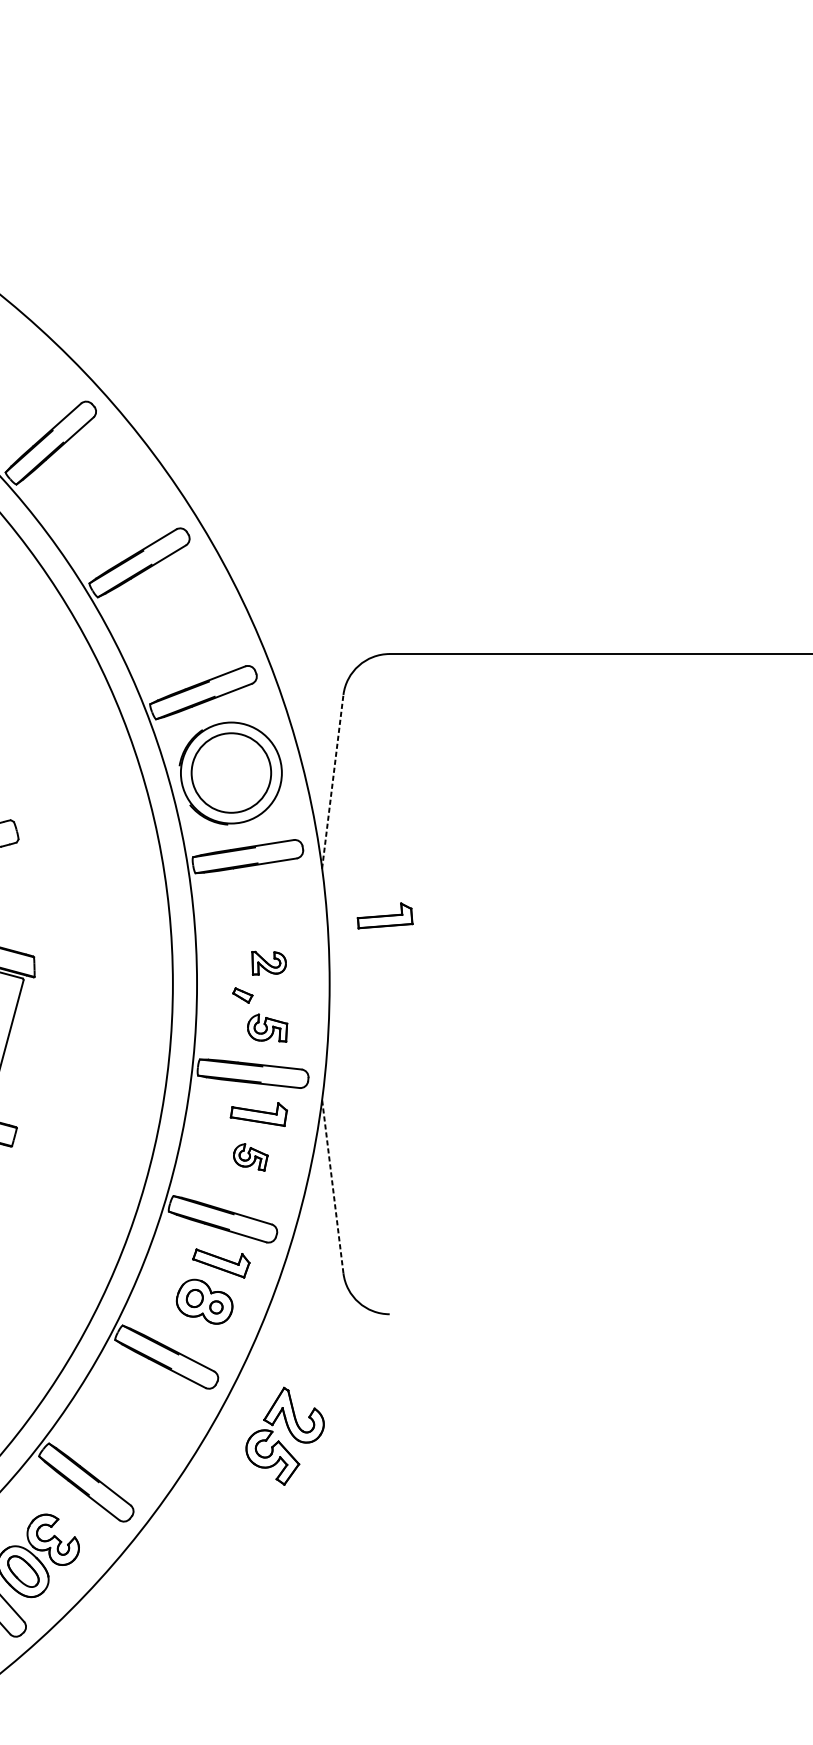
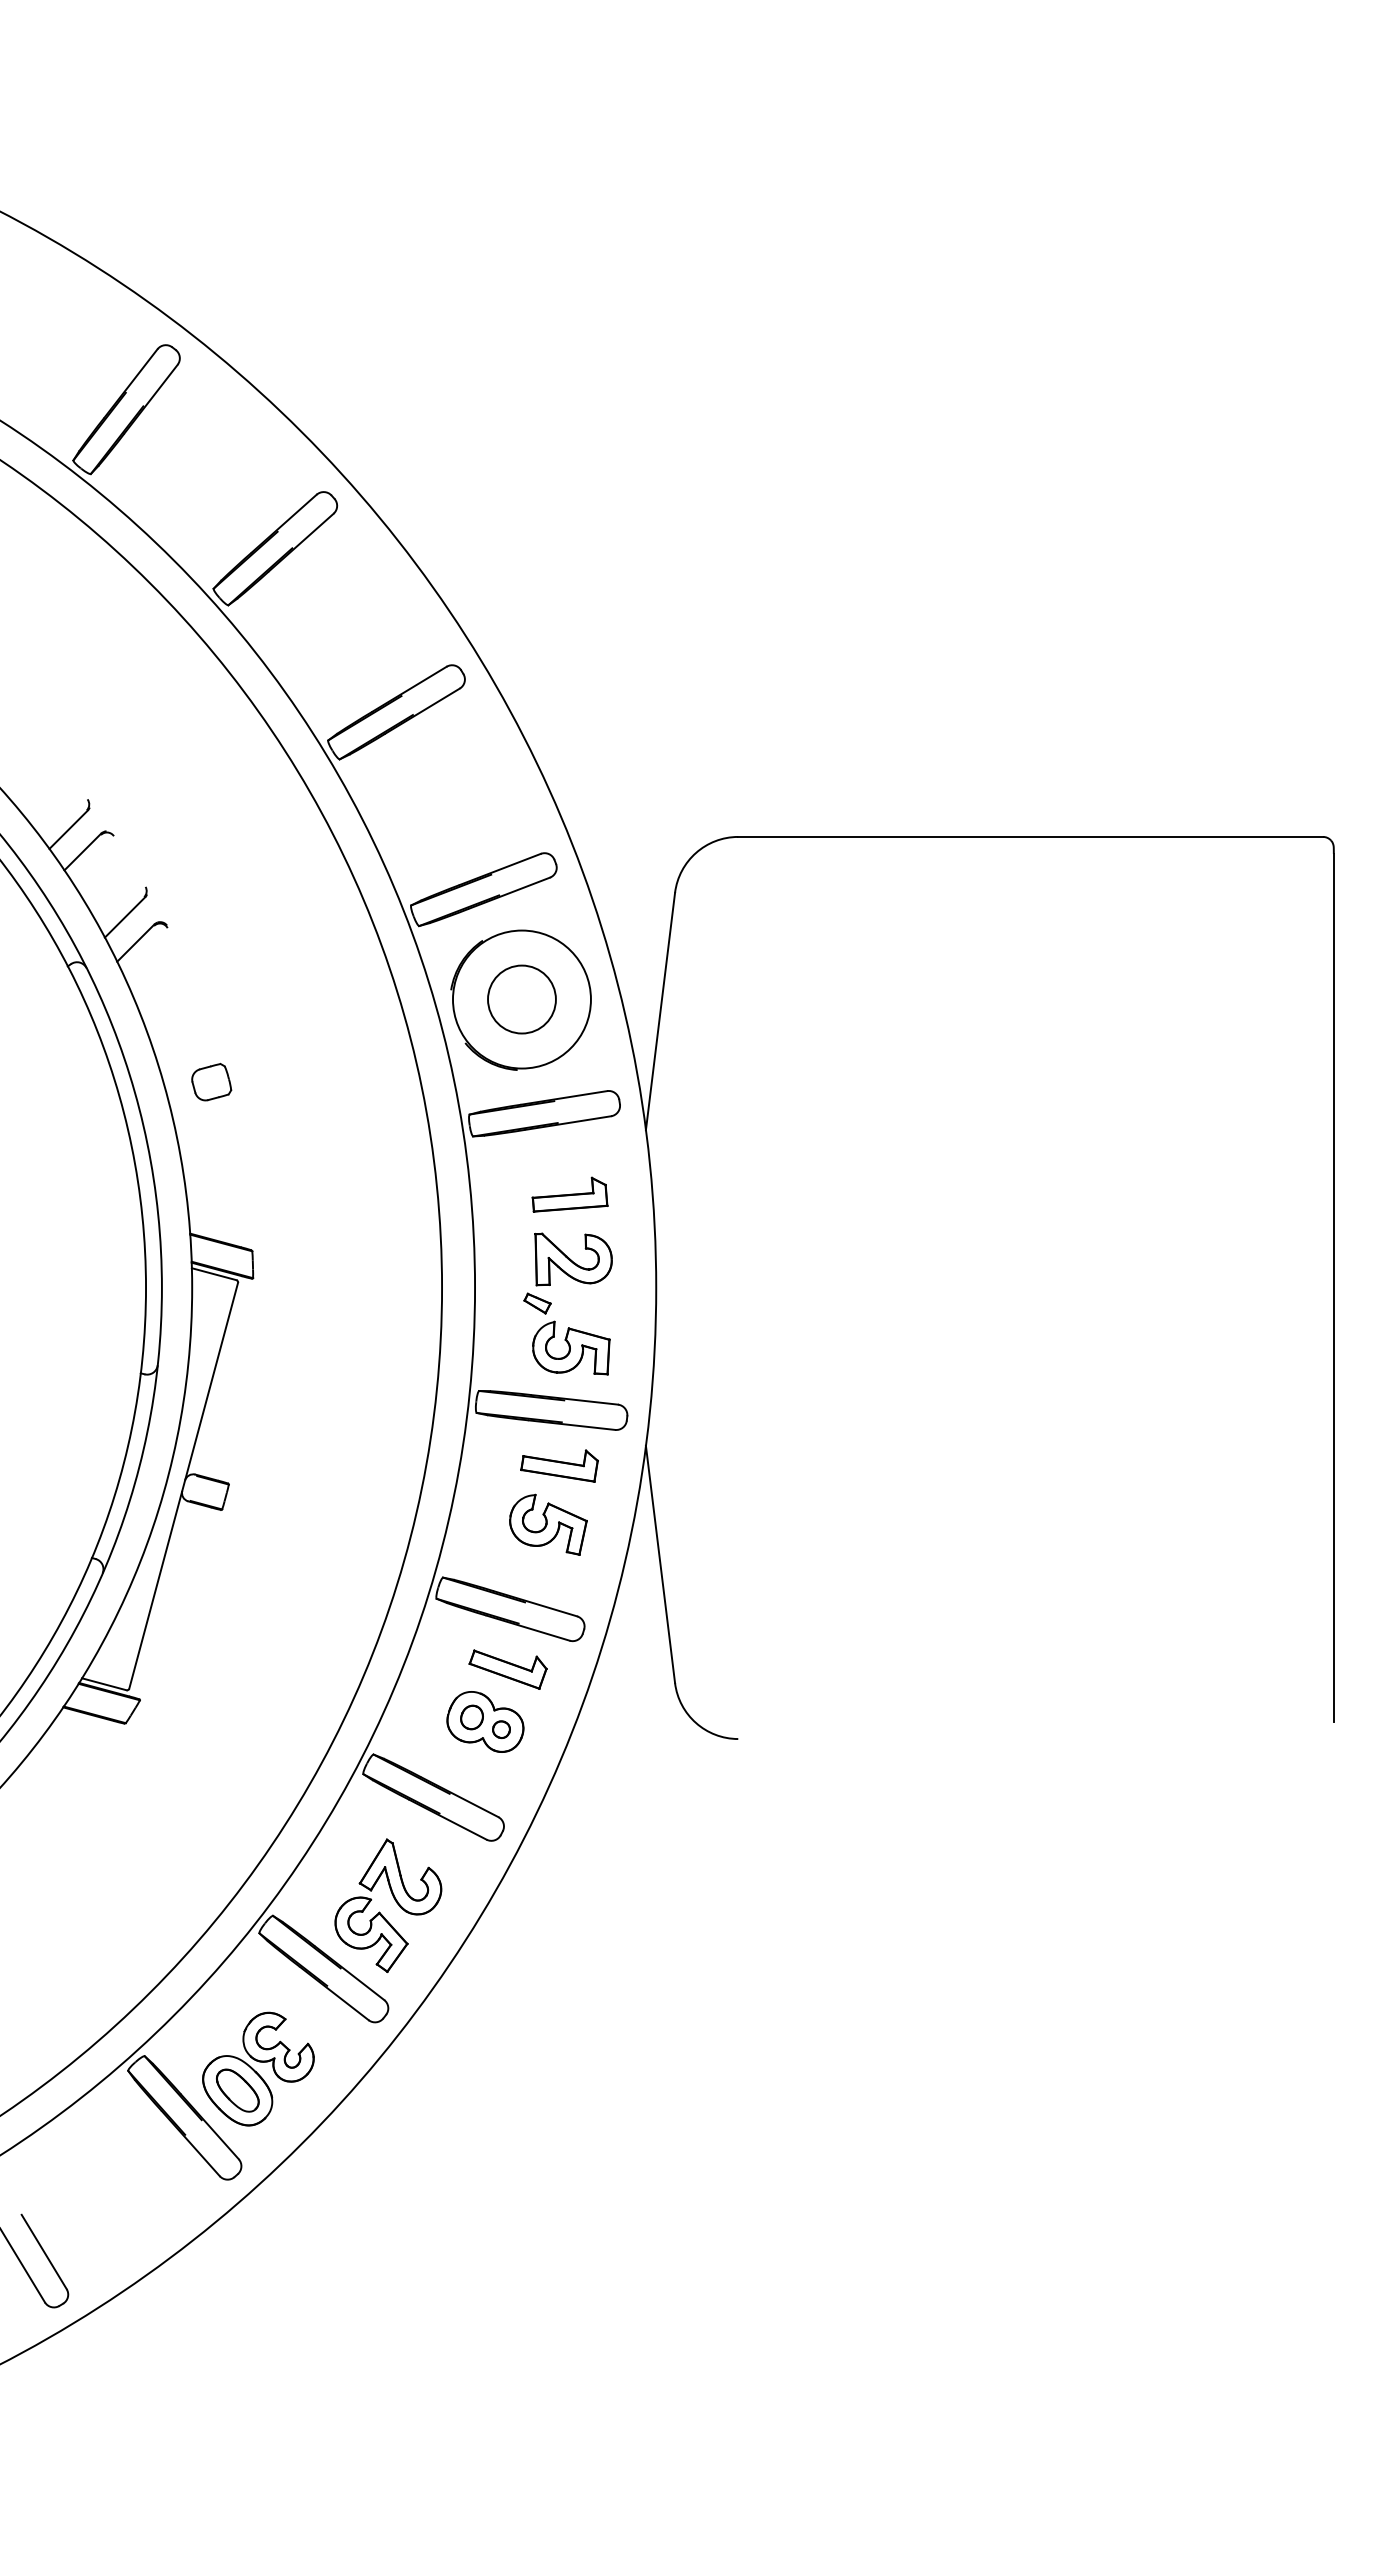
circle: (231, 773) -> (521, 999), size x0.62
line: (332, 781) -> (660, 1011), dashed -> solid
part: (384, 915) -> (569, 1194), moved
part: (269, 963) -> (573, 1259), size x1.67
part: (267, 1027) -> (571, 1347), size x1.43
part: (250, 1157) -> (548, 1524), size x1.67
line: (332, 1186) -> (660, 1564), dashed -> solid
part: (289, 1432) -> (394, 1900), moved

